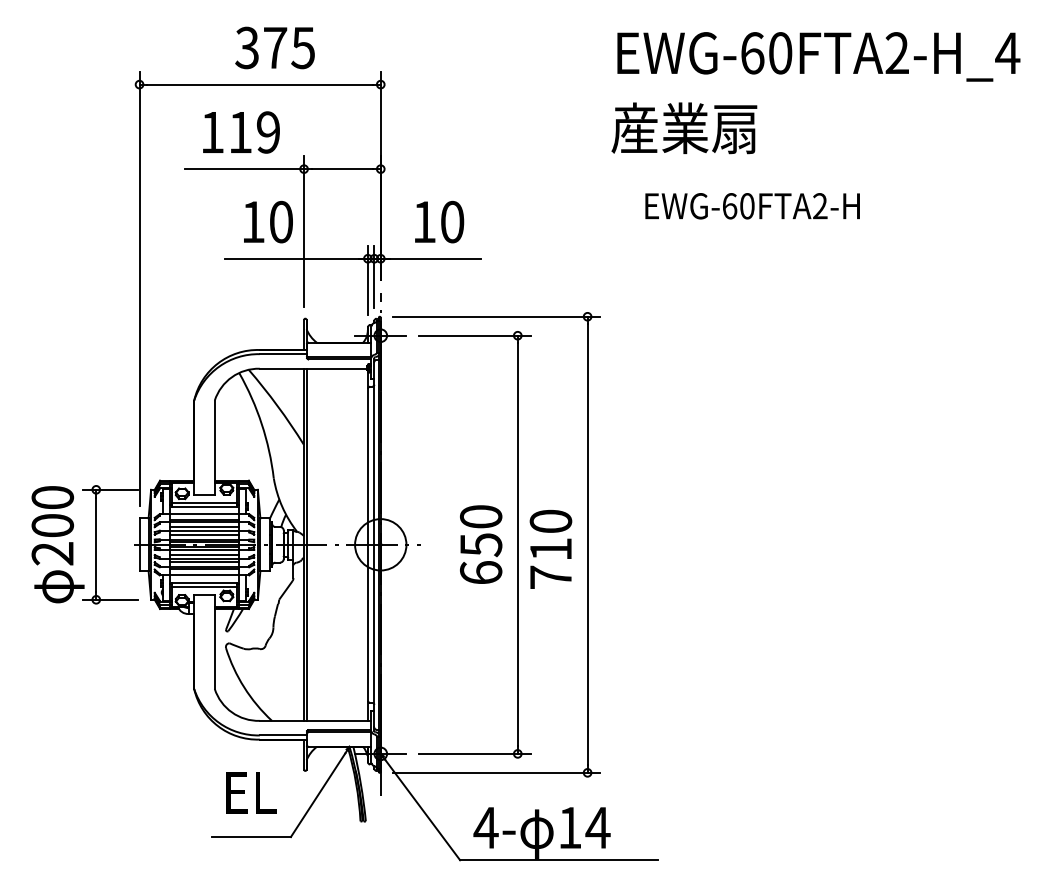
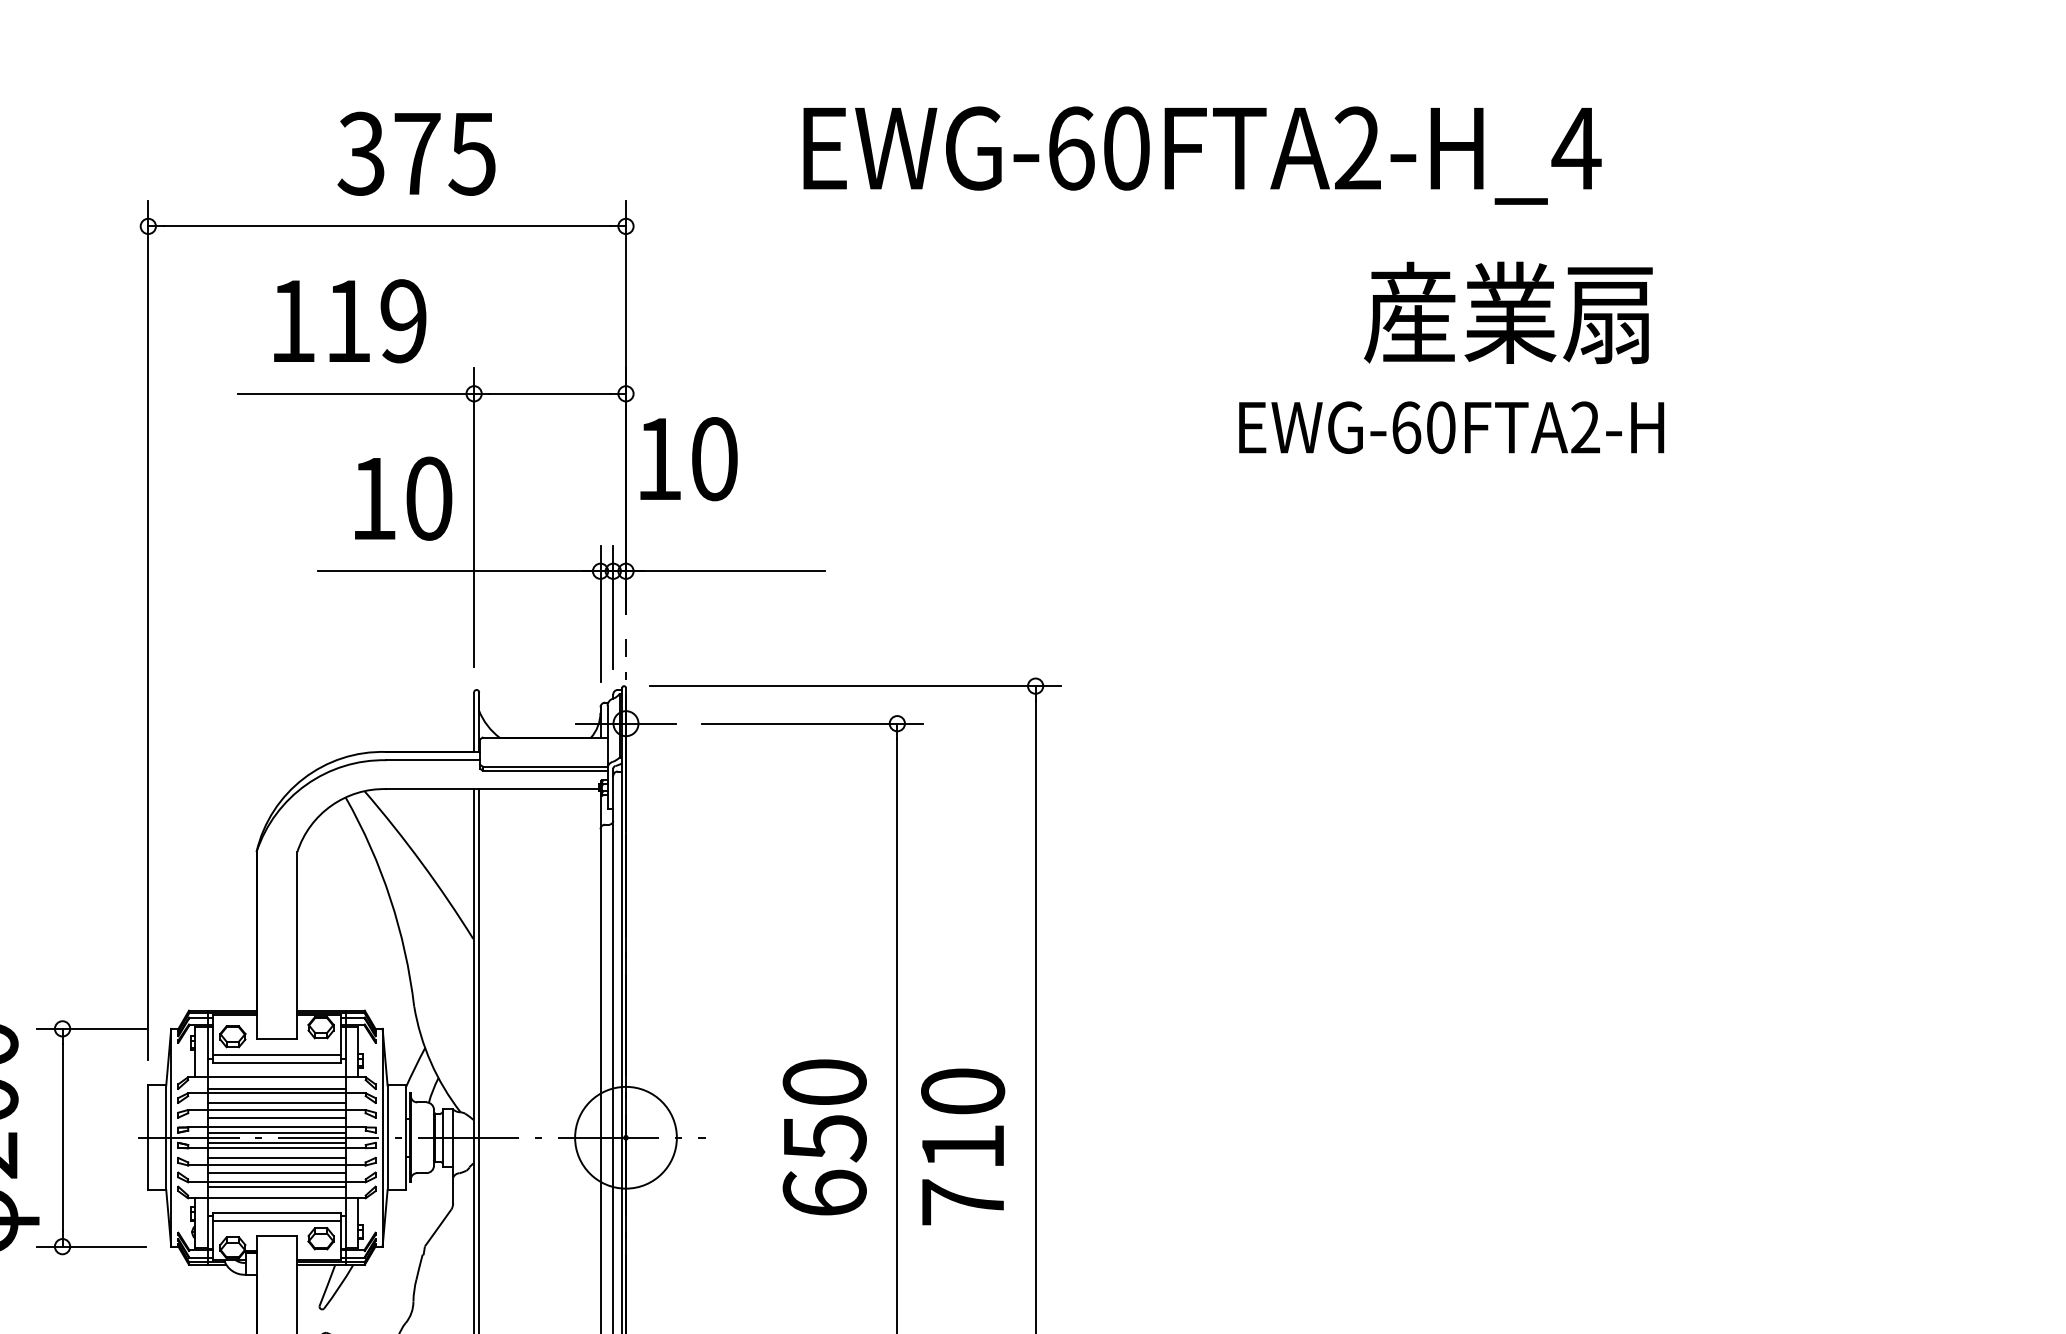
text: (818, 56) -> (1201, 154), moved
text: (684, 128) -> (1508, 313), moved
text: (752, 206) -> (1451, 428), moved
text: (439, 221) -> (688, 457), moved

